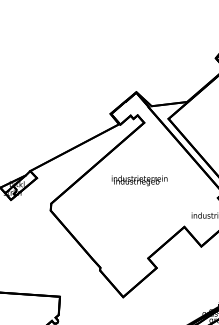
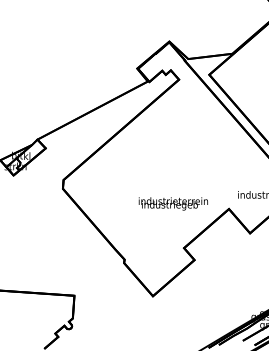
text: (139, 180) -> (173, 203), moved

